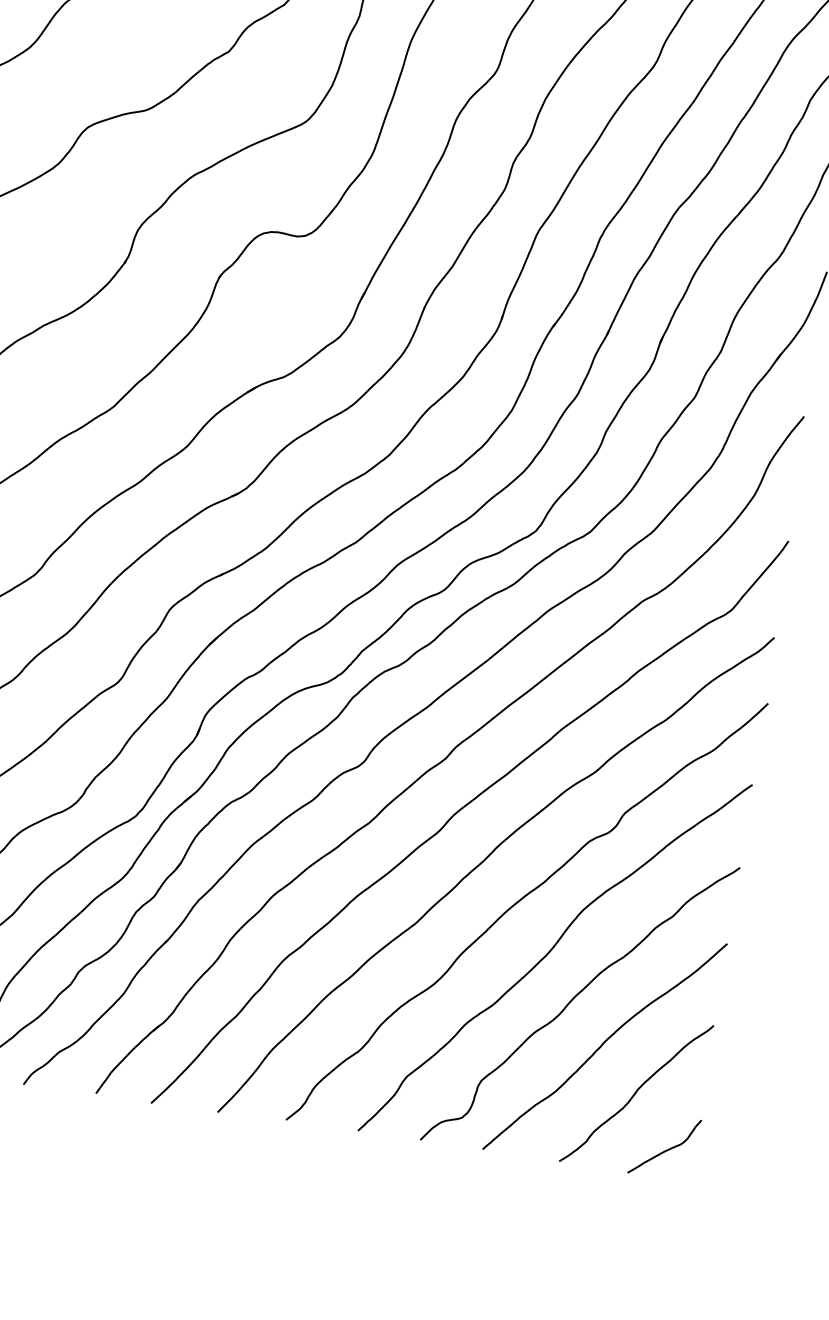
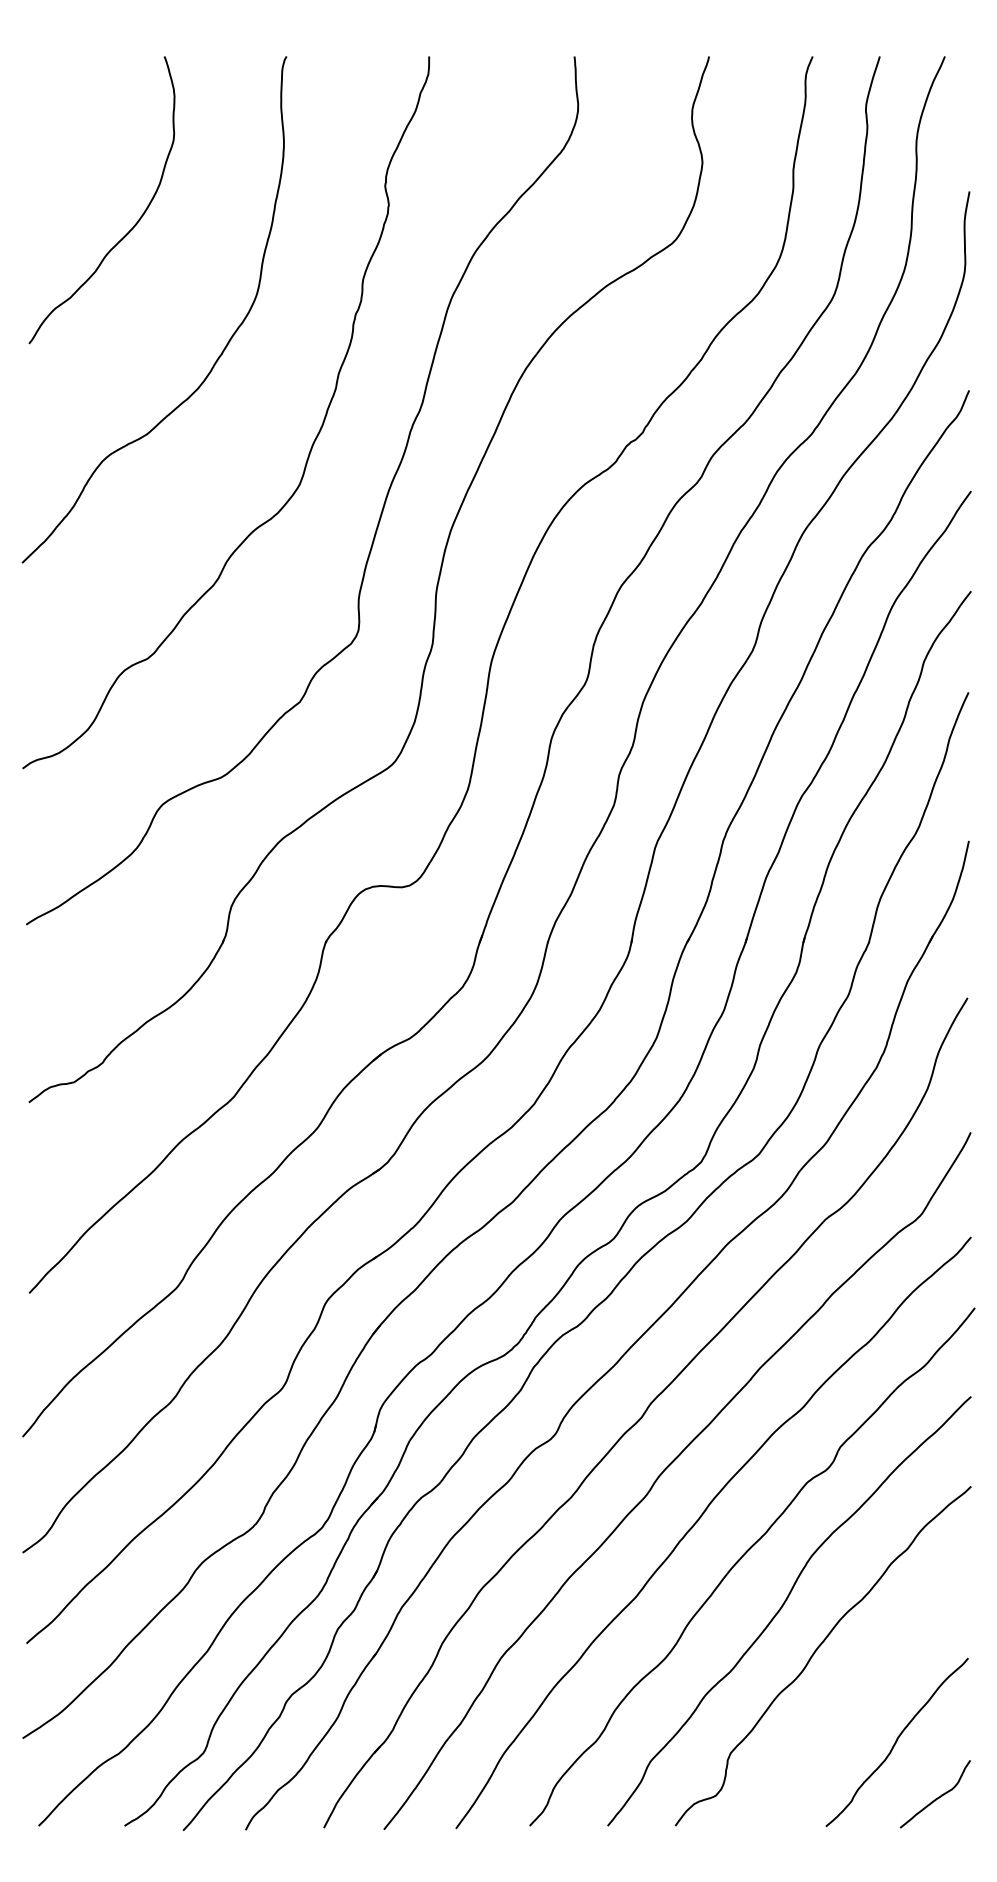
curve: (603, 1044) -> (854, 1695), removed

